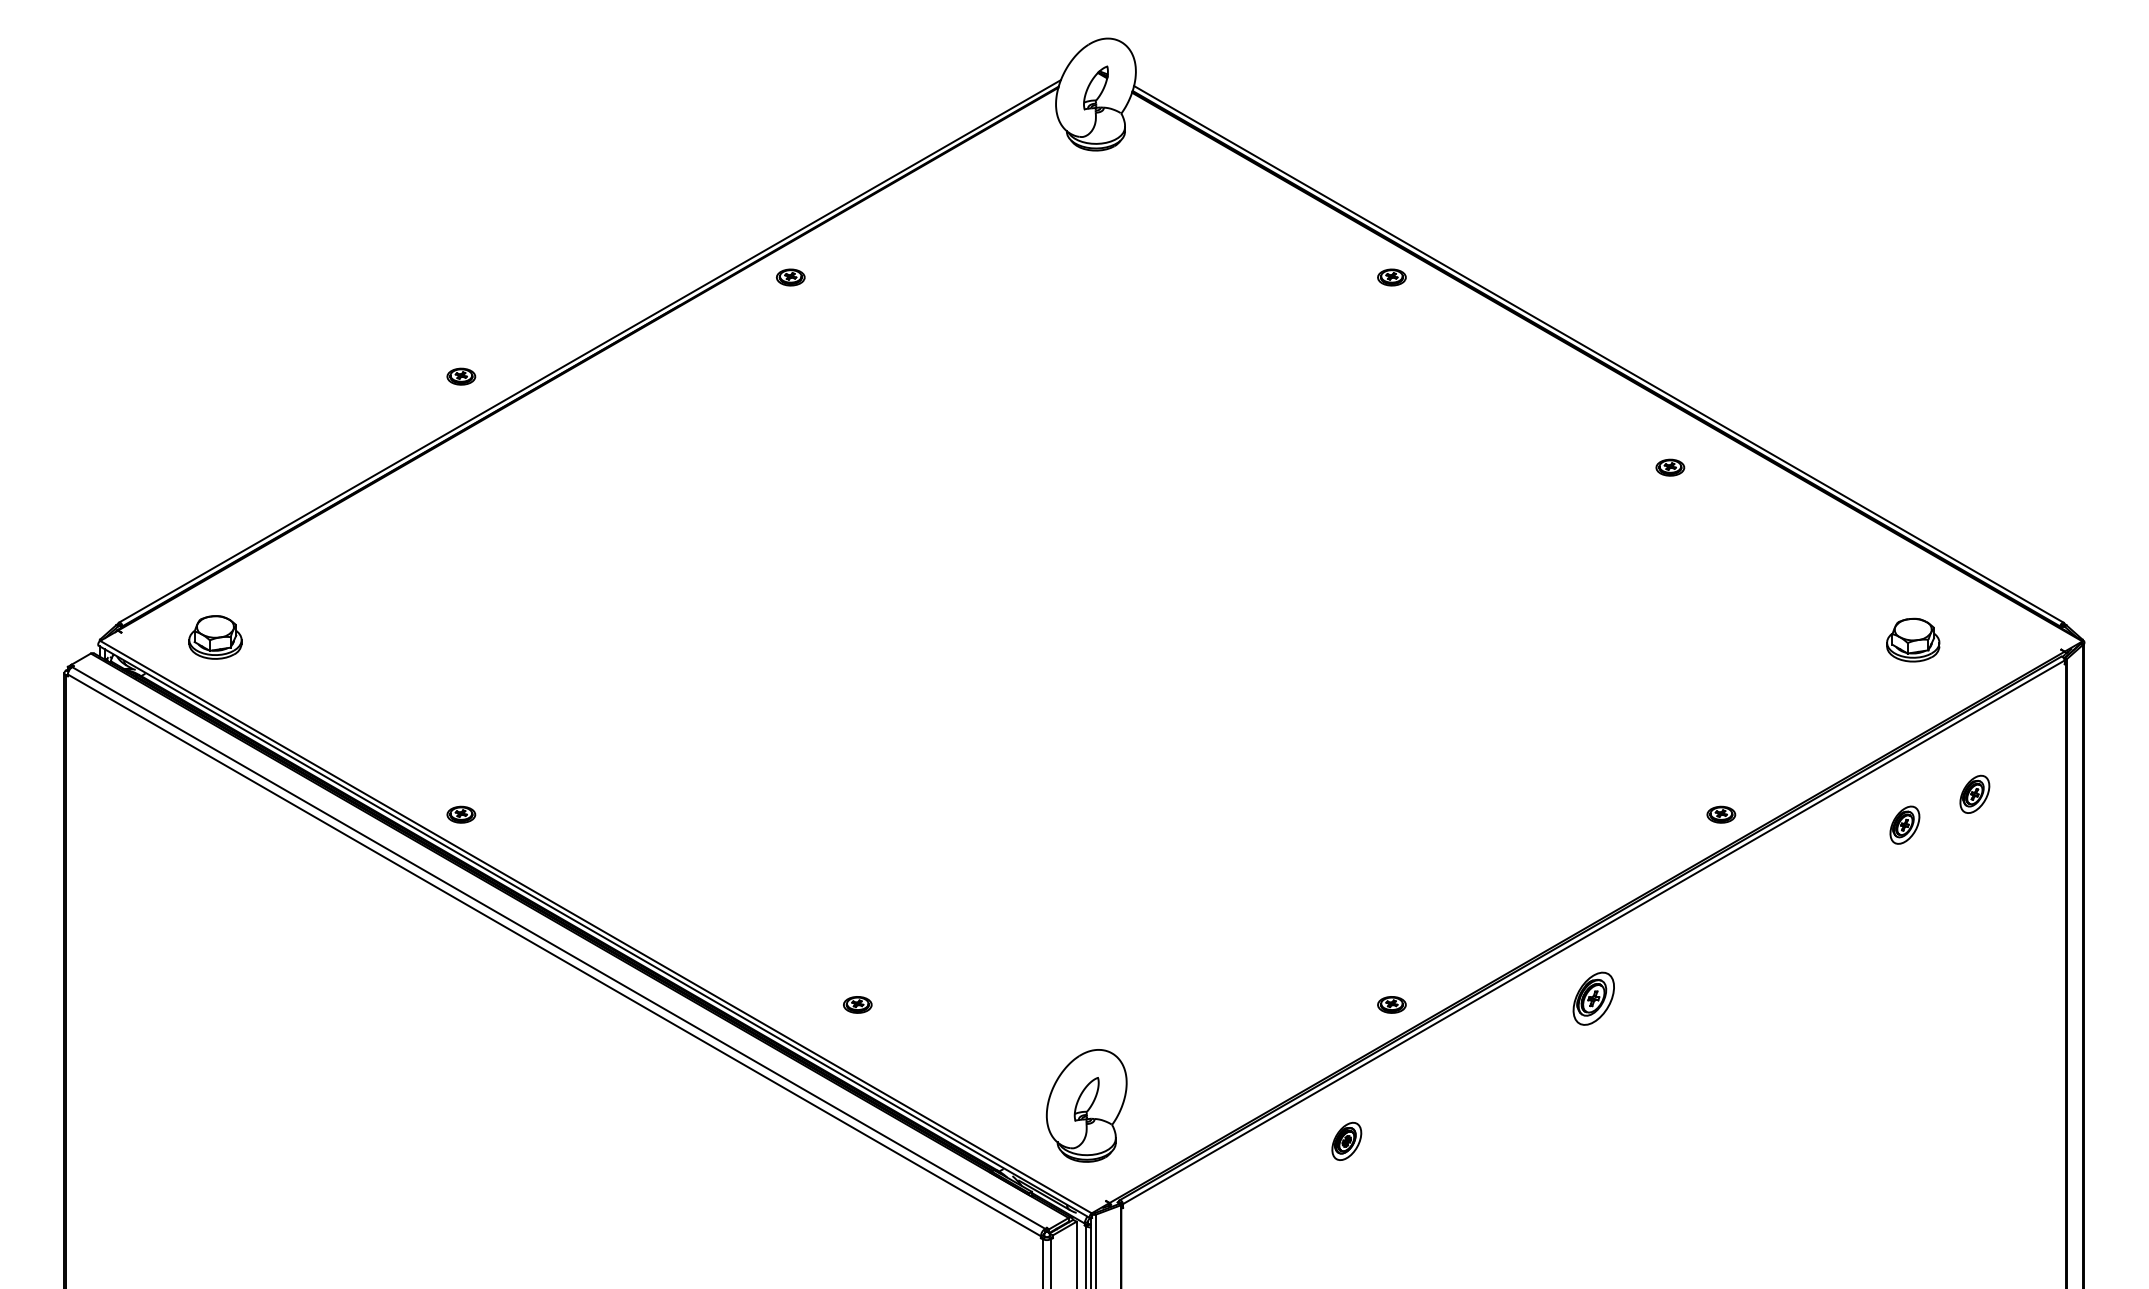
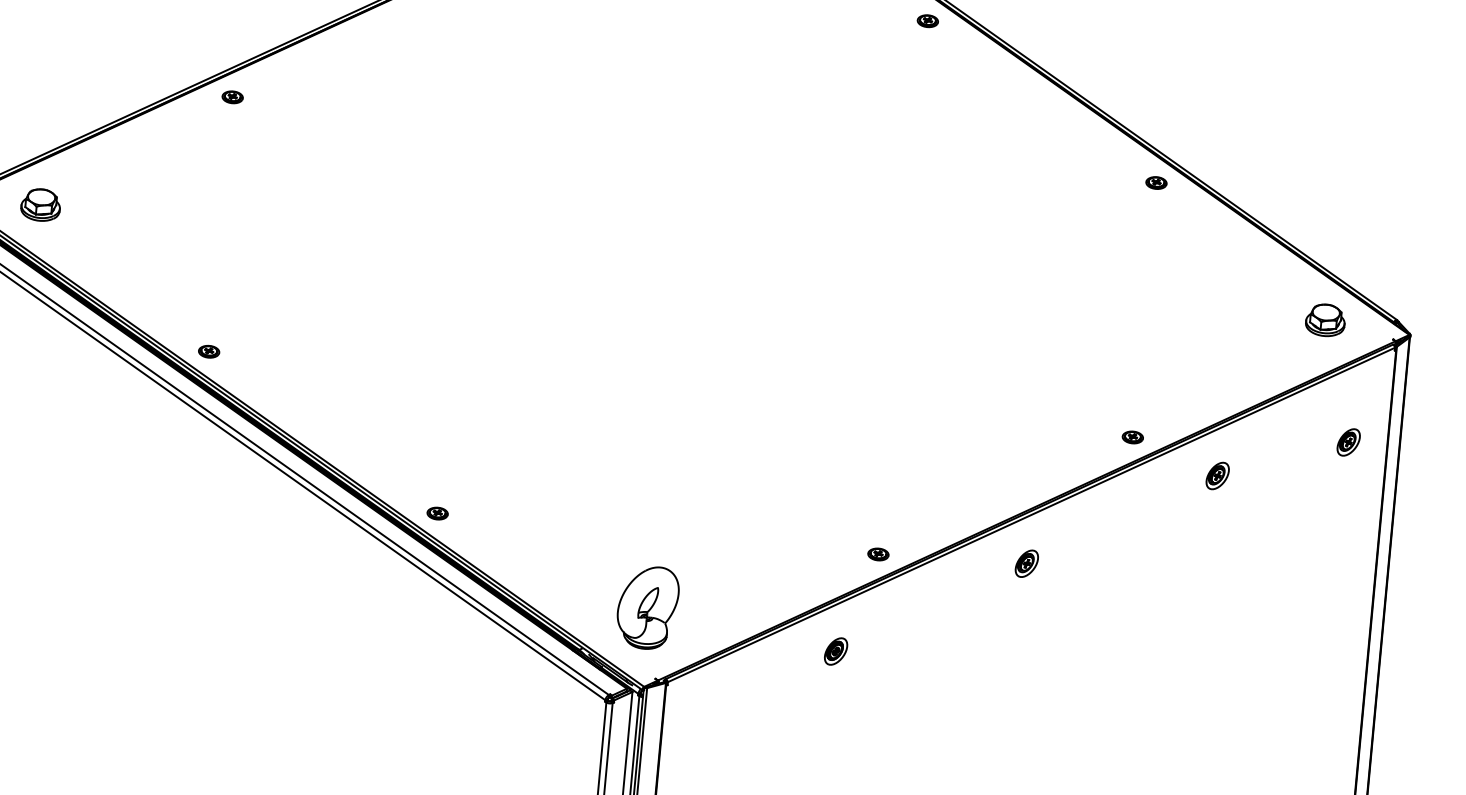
part: (461, 376) -> (232, 97), moved
part: (1670, 467) -> (1156, 182), moved
part: (1913, 639) -> (1325, 319), moved
part: (1974, 793) -> (1348, 441), moved
part: (1904, 824) -> (1217, 475), moved
part: (1593, 998) -> (1026, 563), size x0.71
part: (857, 1004) -> (437, 513), moved

